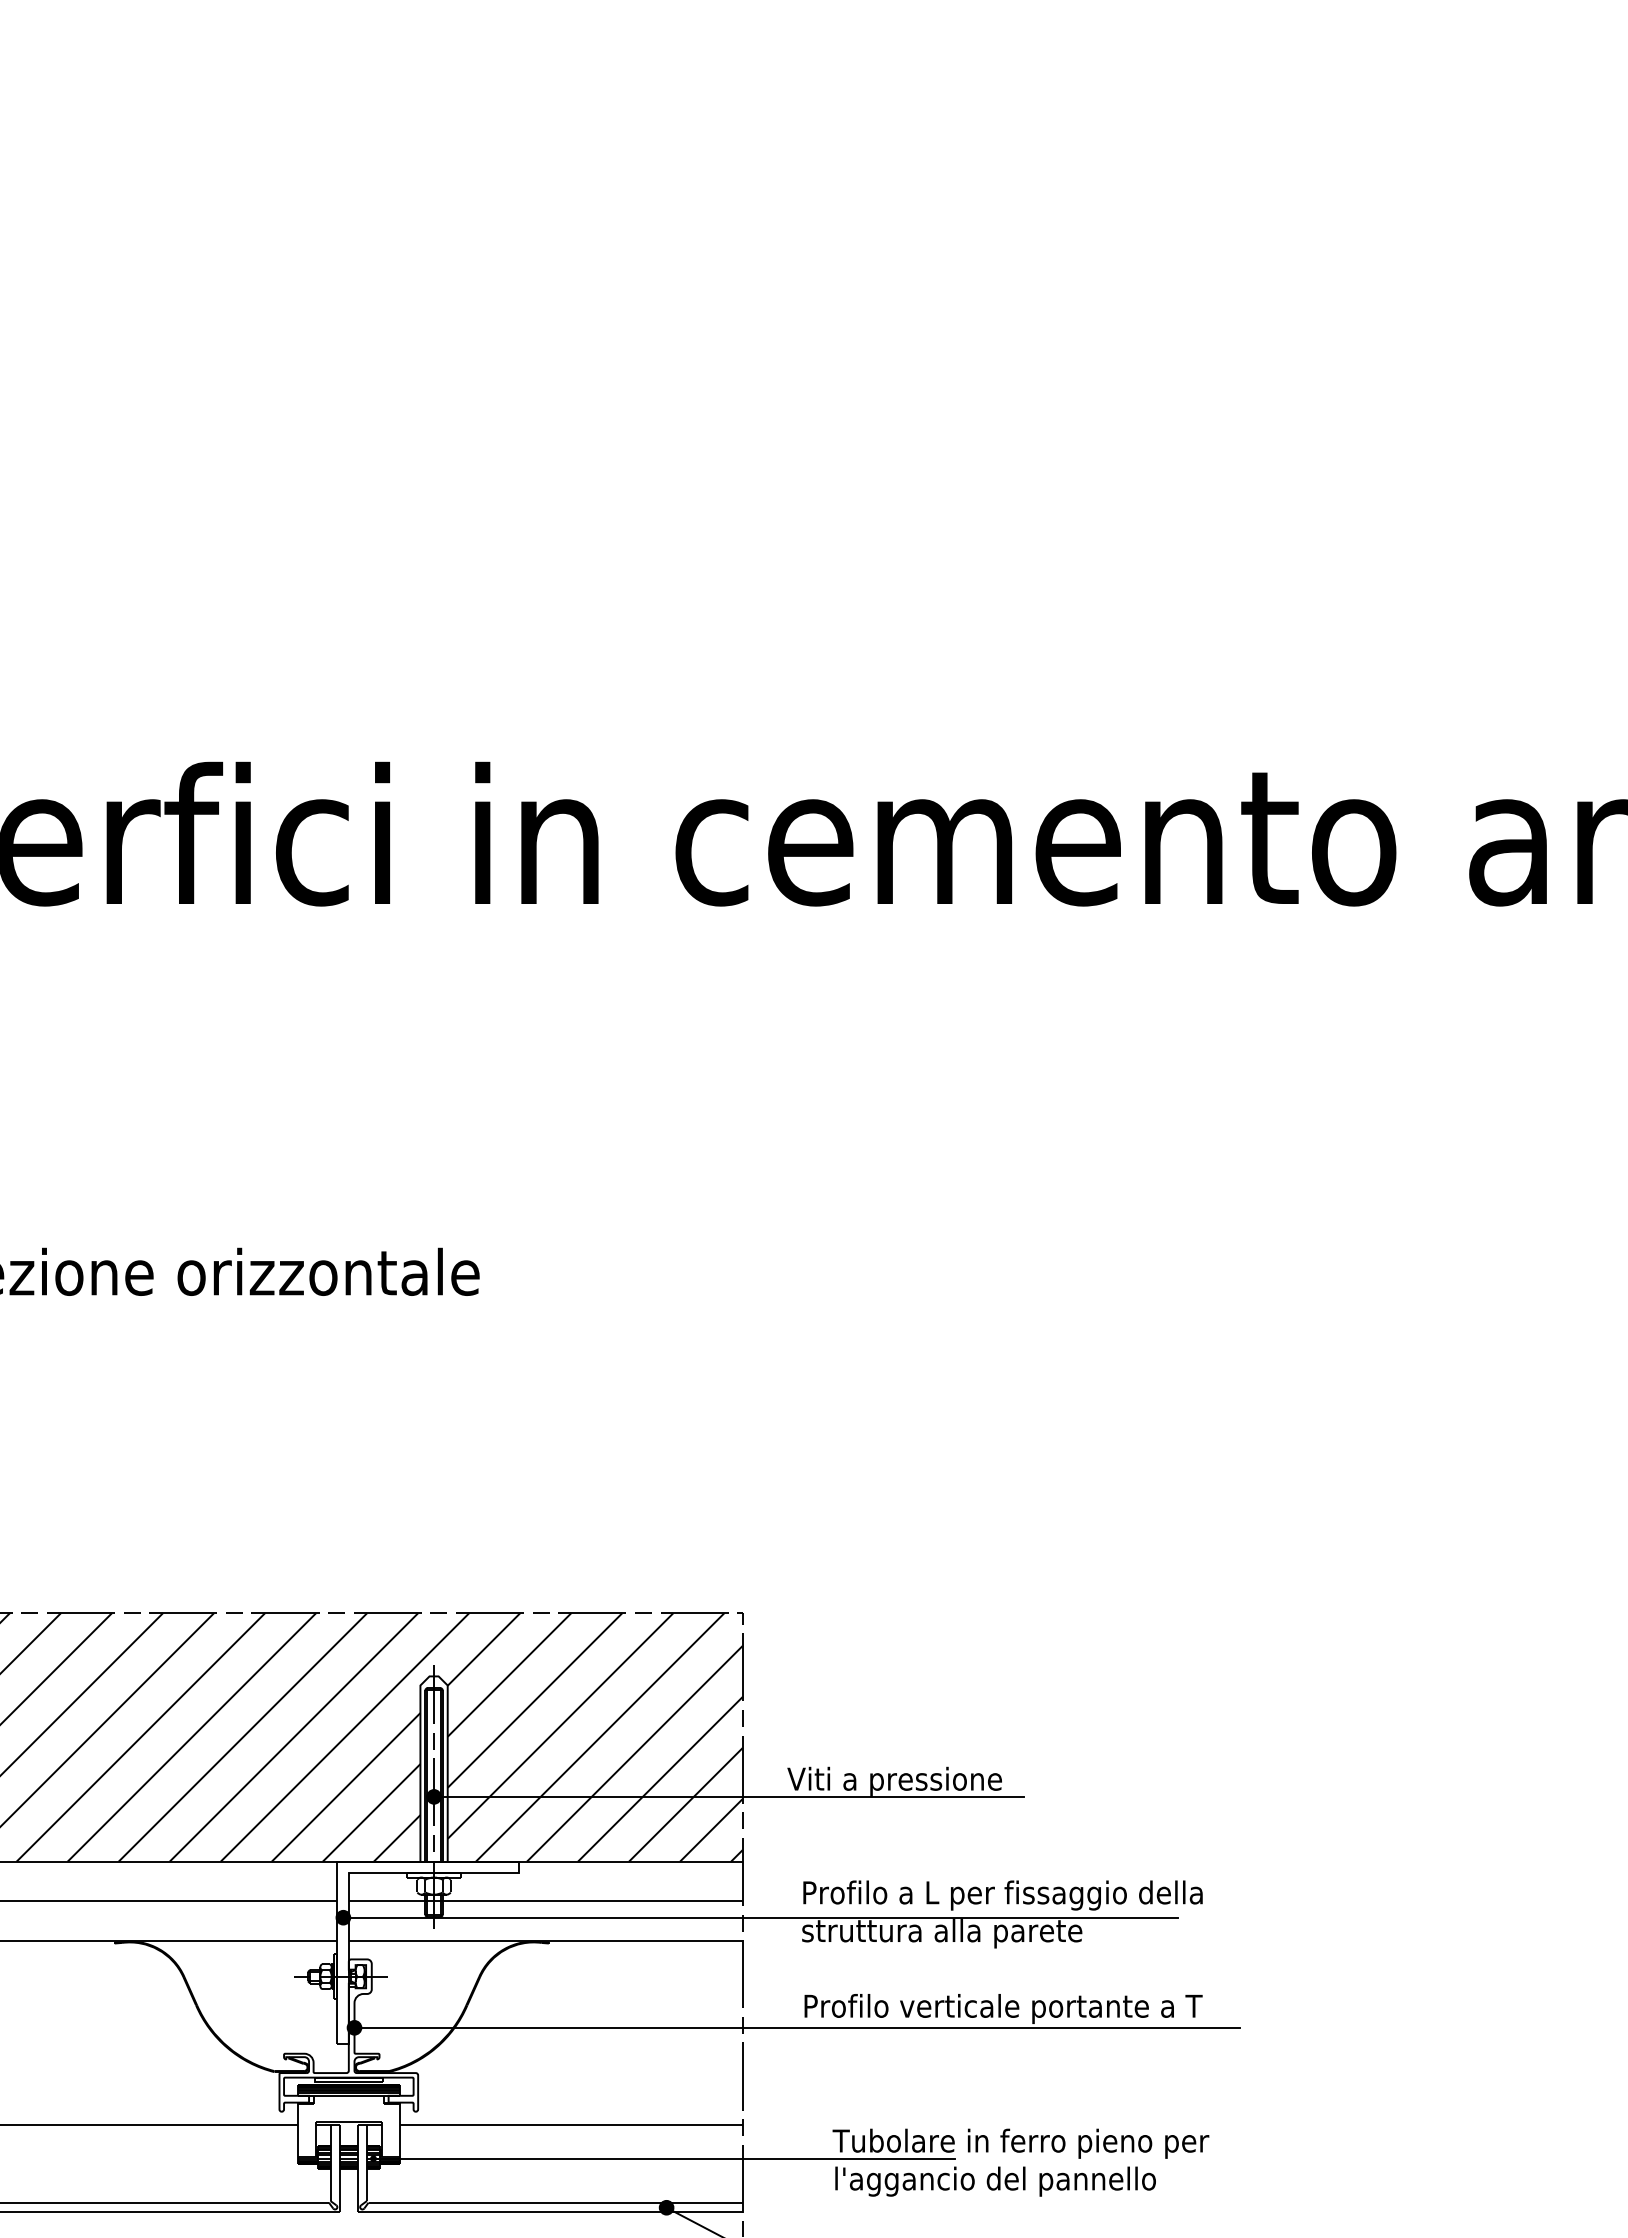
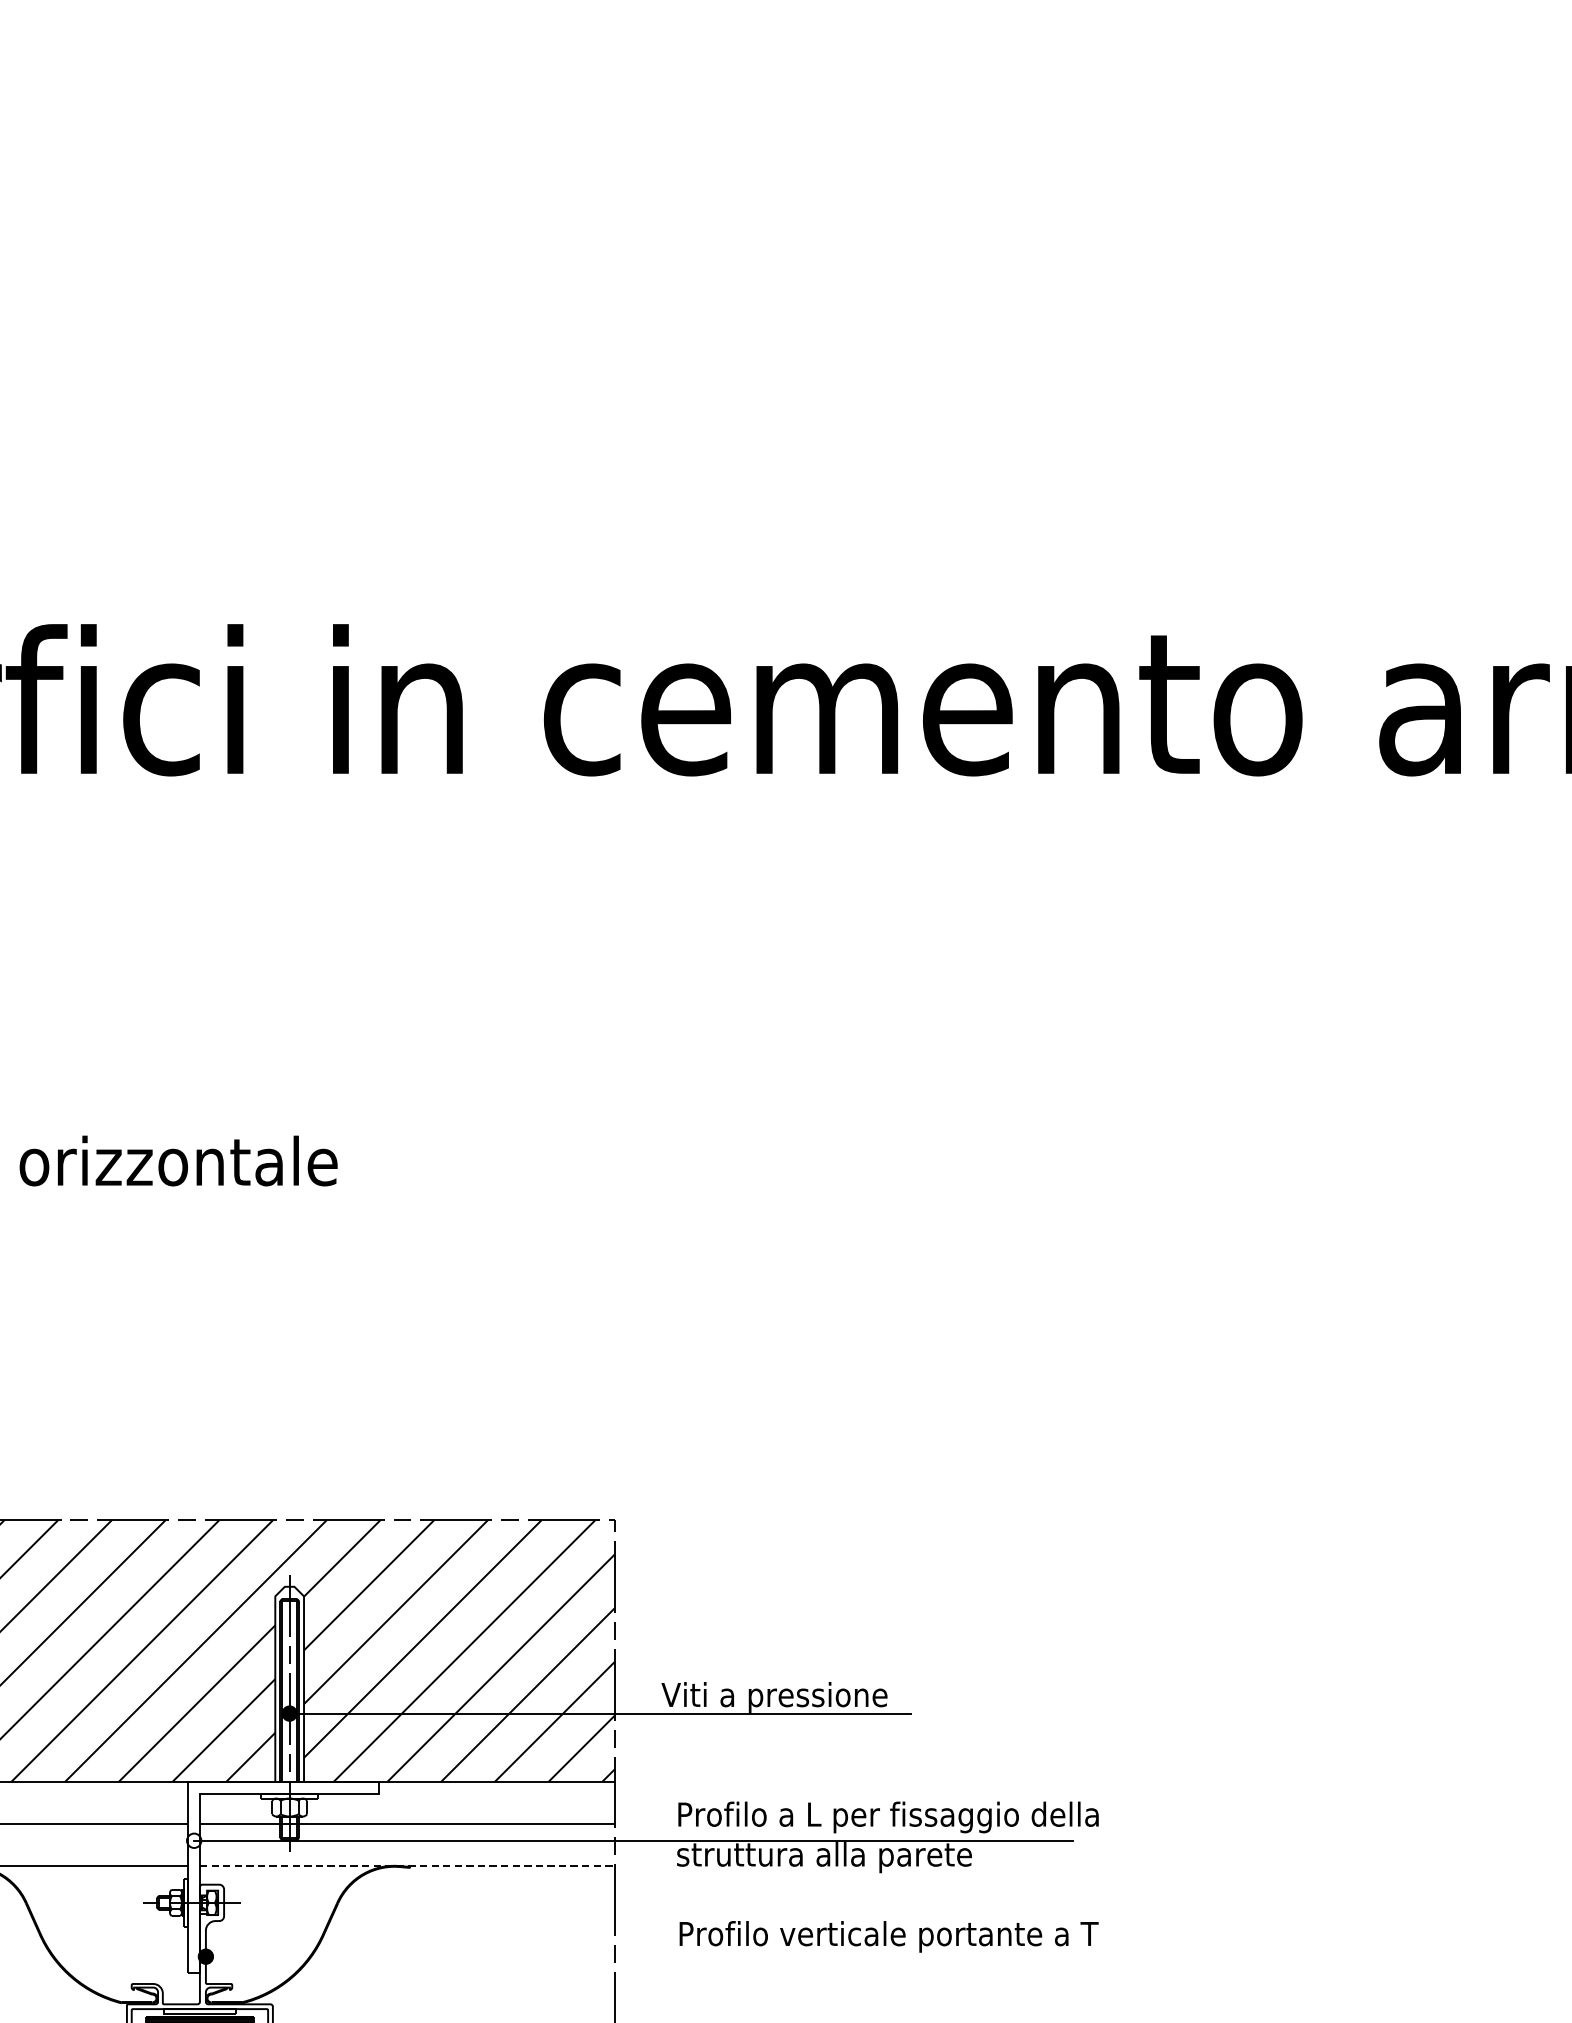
fill: (343, 1917) -> (194, 1840), removed
line: (545, 1941) -> (406, 1865), solid -> dashed
line: (797, 2027) -> (672, 1956), removed

